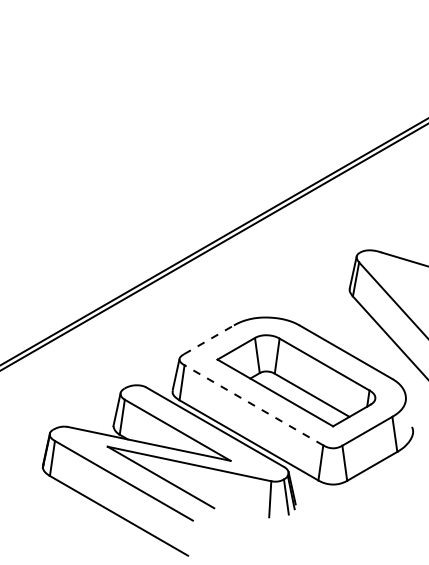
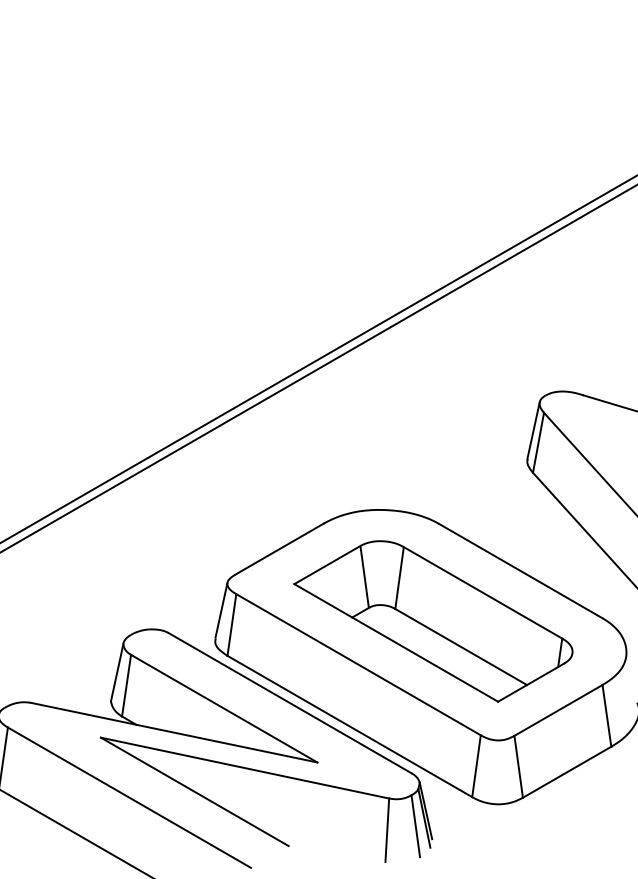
line: (208, 339) -> (278, 548), dashed -> solid
line: (253, 405) -> (357, 664), dashed -> solid

